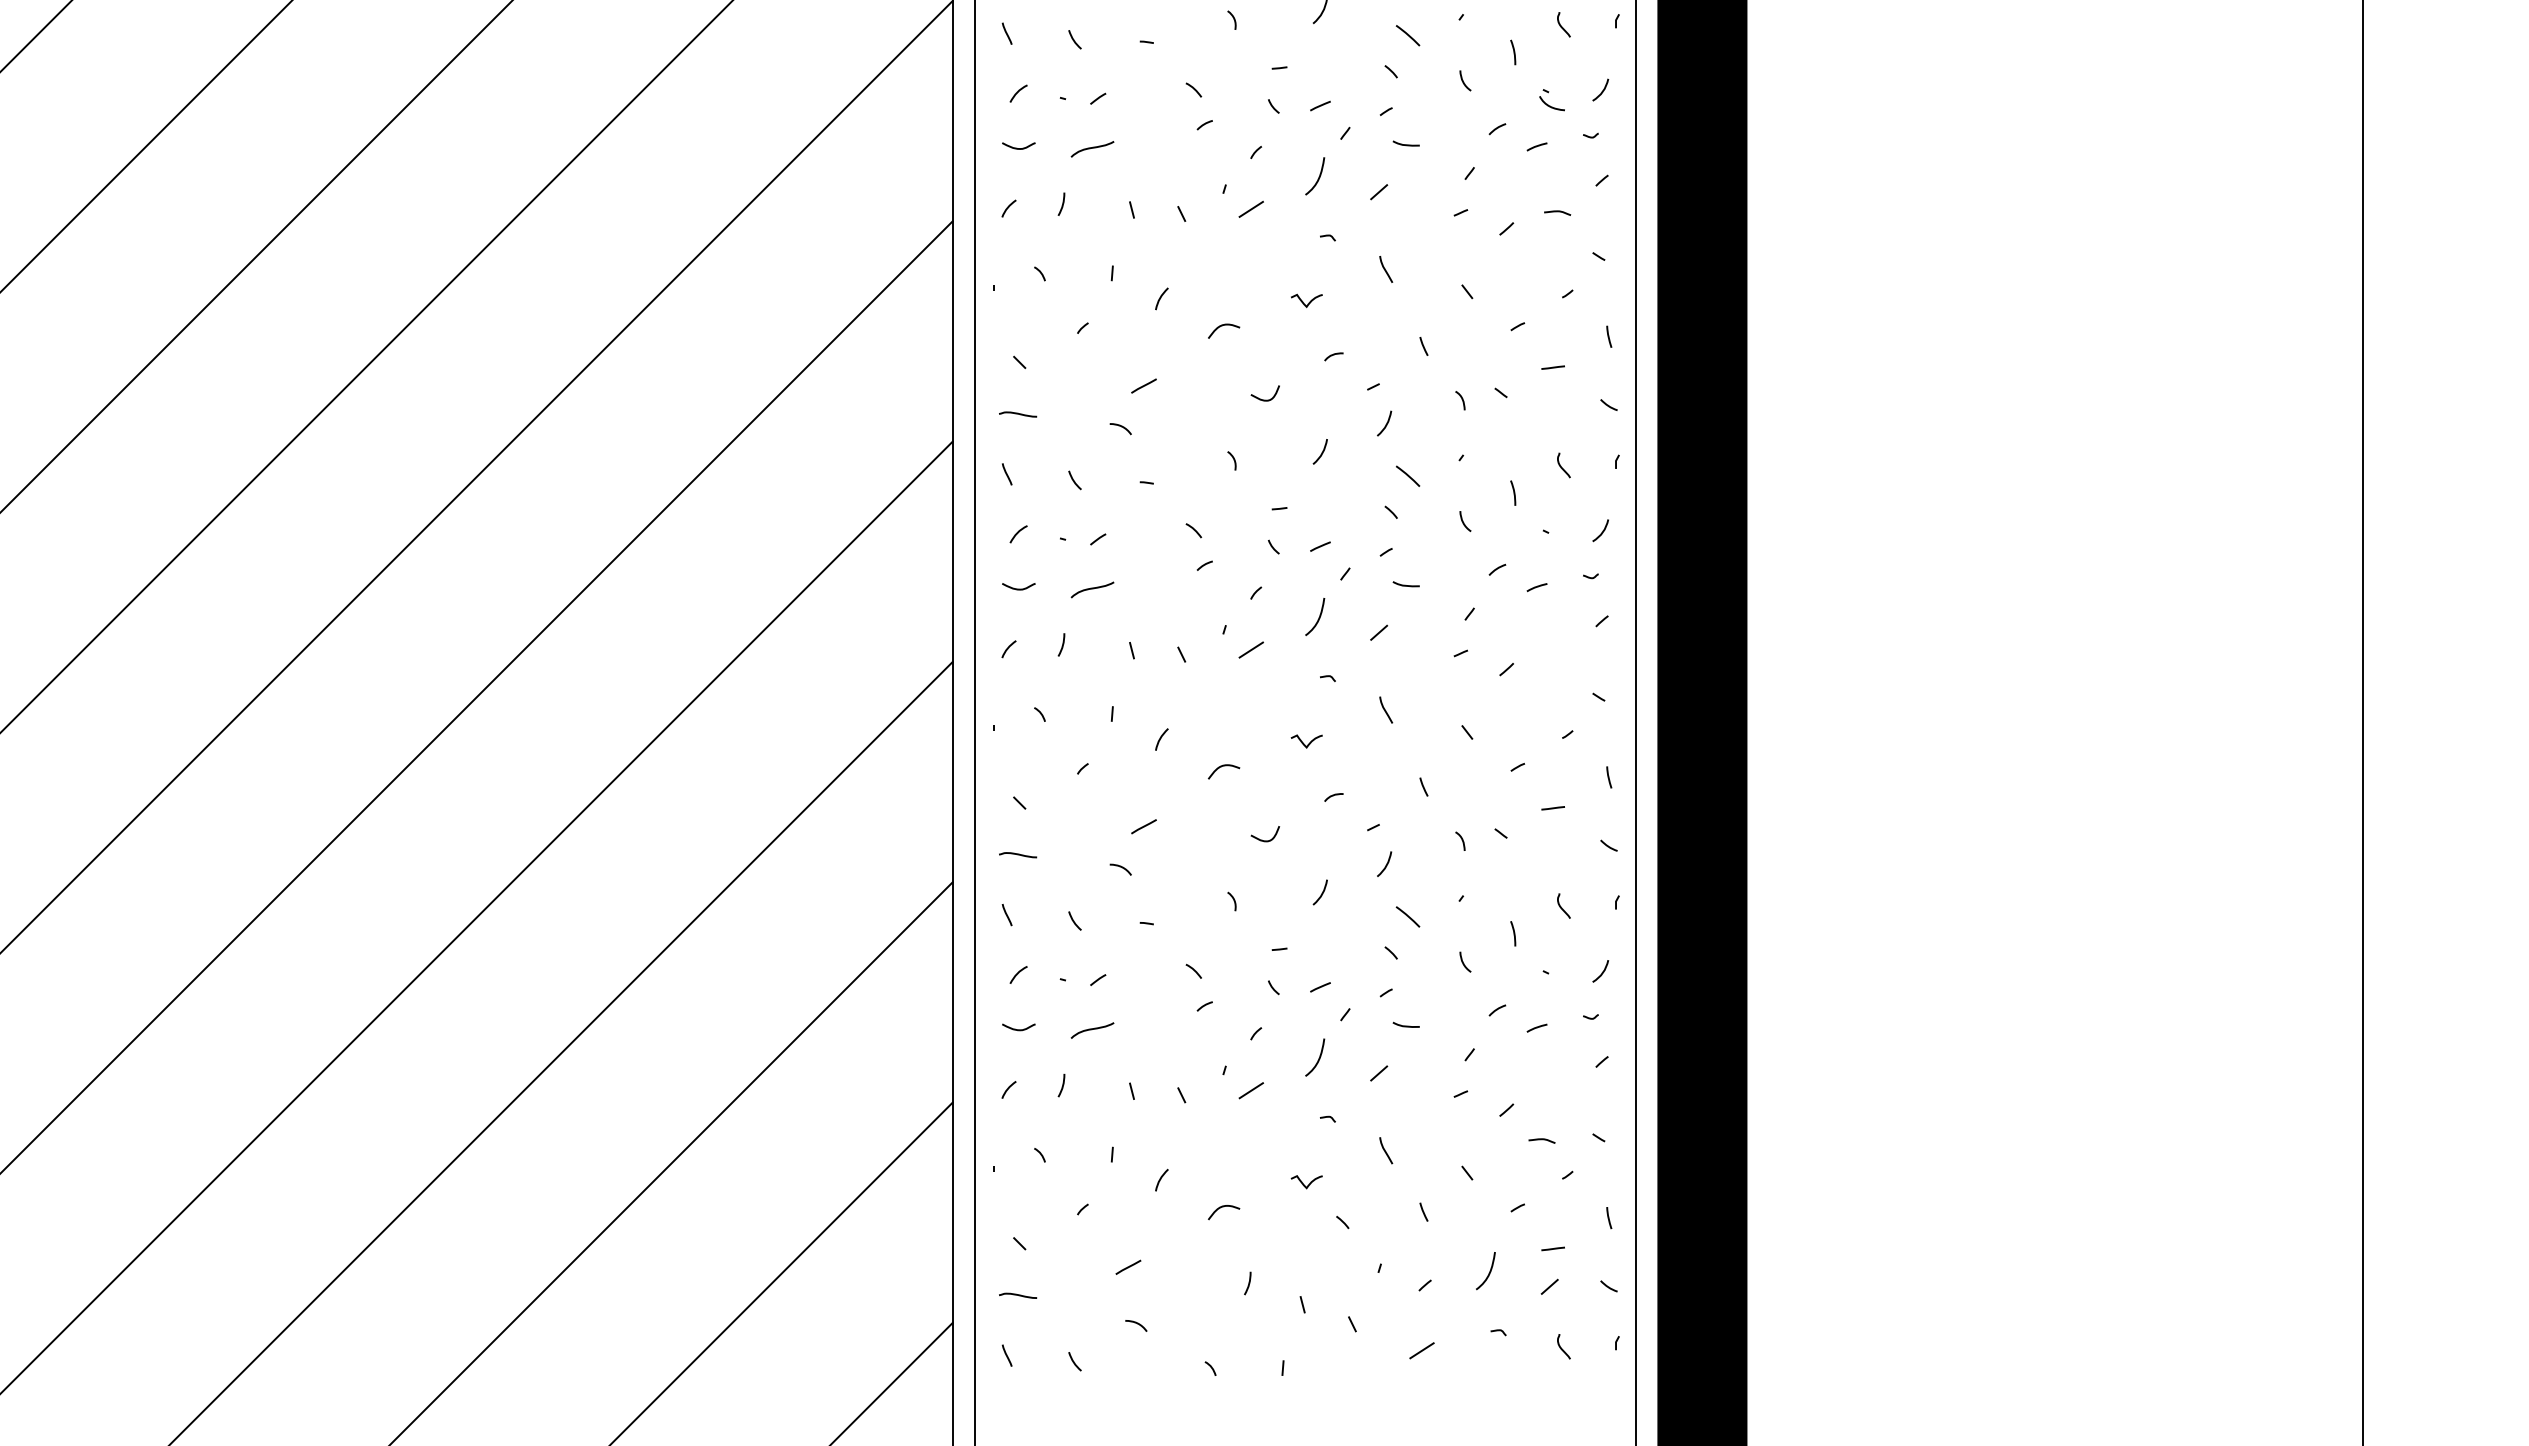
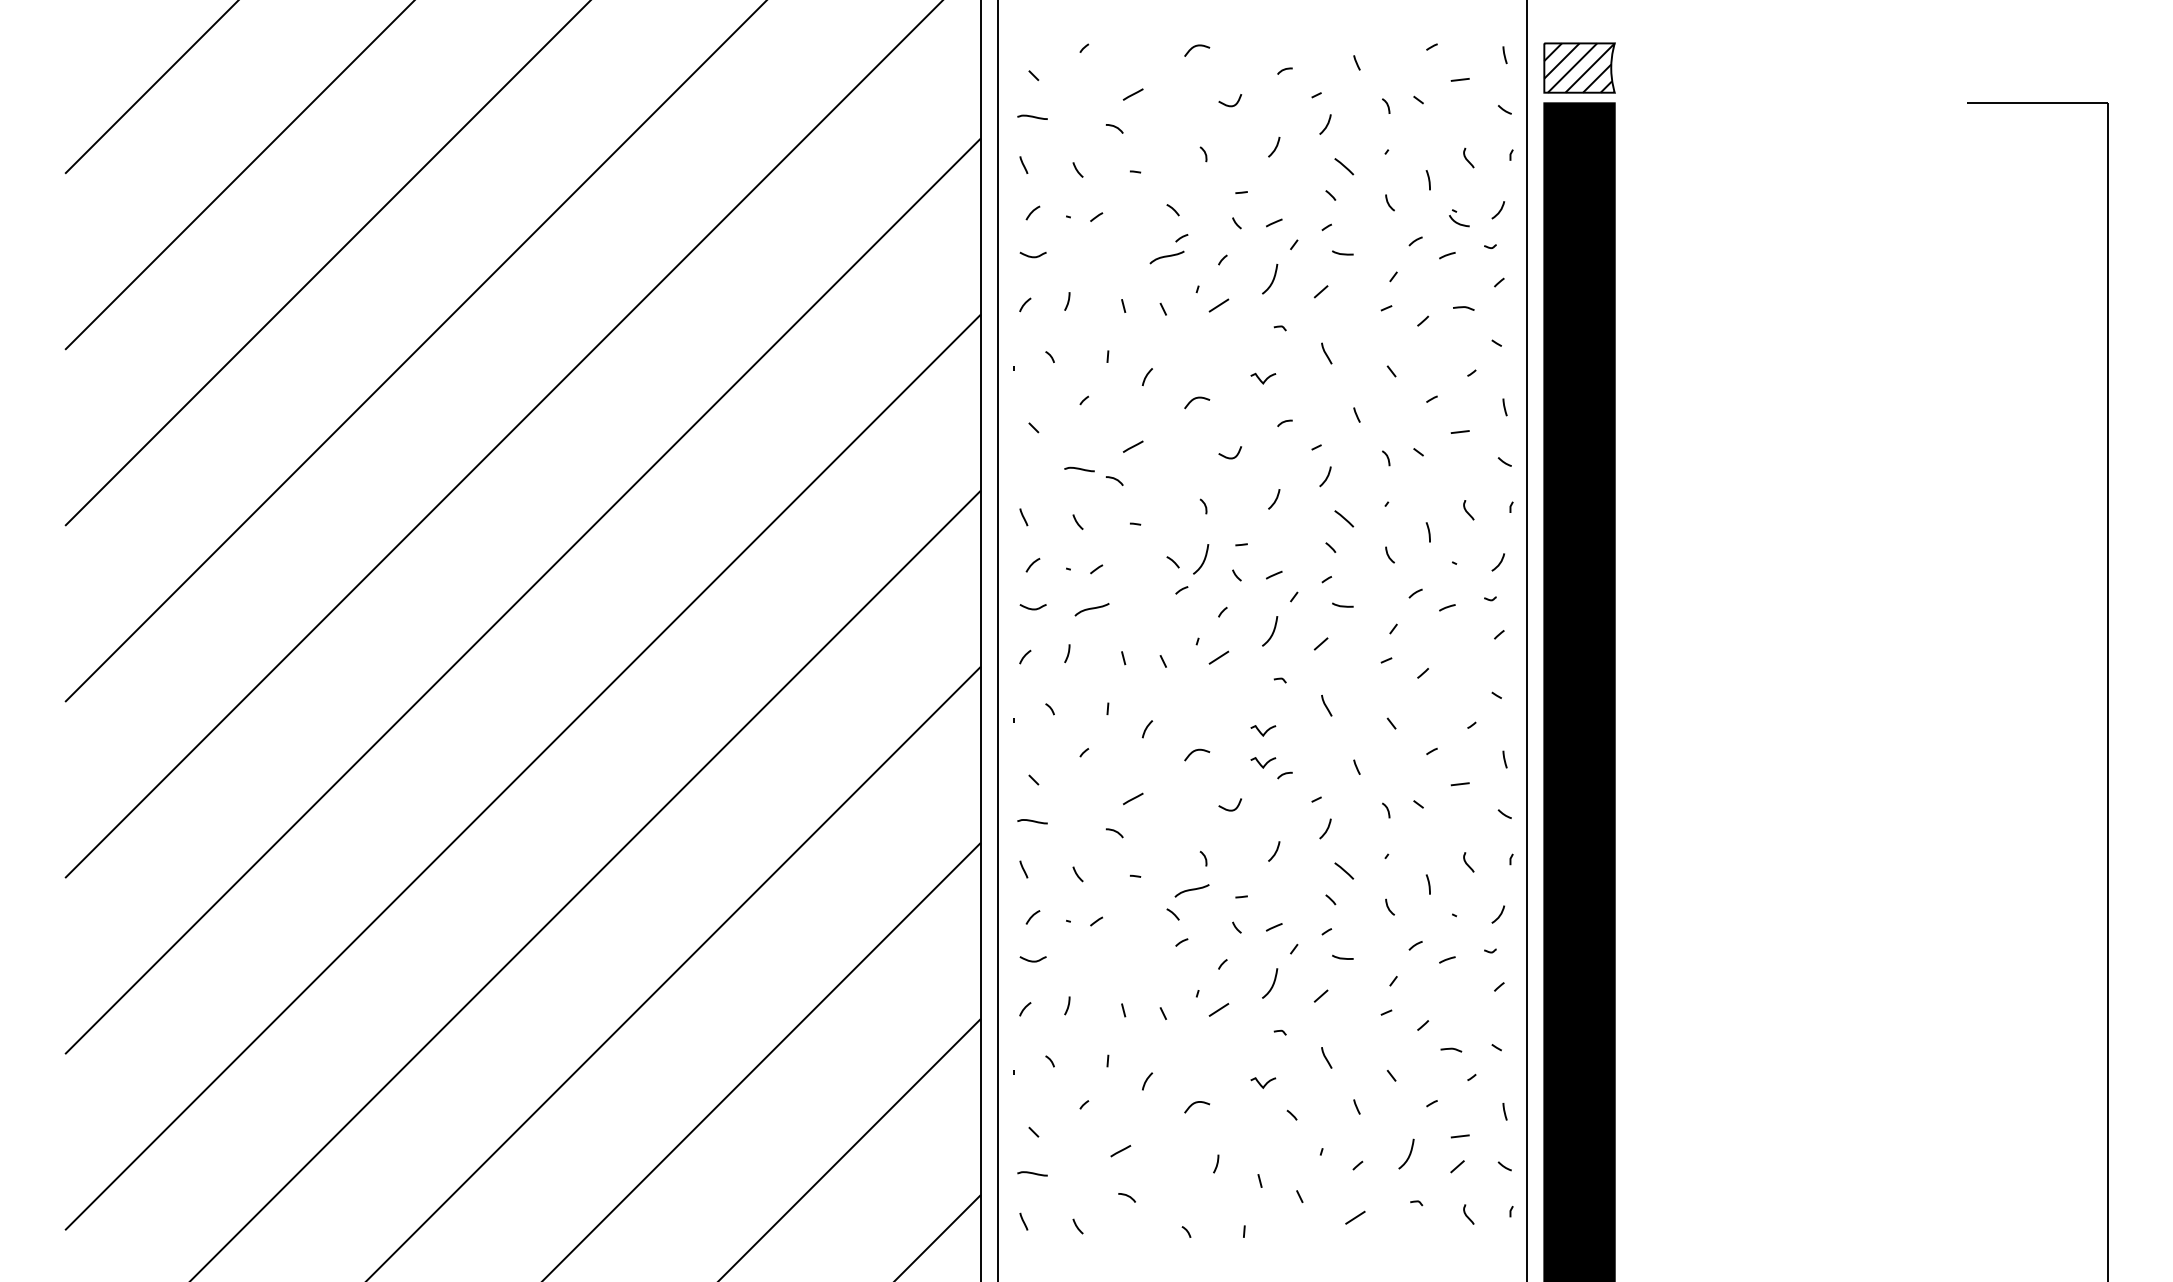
curve: (1091, 149) -> (1166, 257), moved
curve: (1017, 414) -> (1079, 469), moved
curve: (1231, 527) -> (1203, 559), added
curve: (1309, 782) -> (1265, 763), added
curve: (1091, 1030) -> (1191, 890), moved

